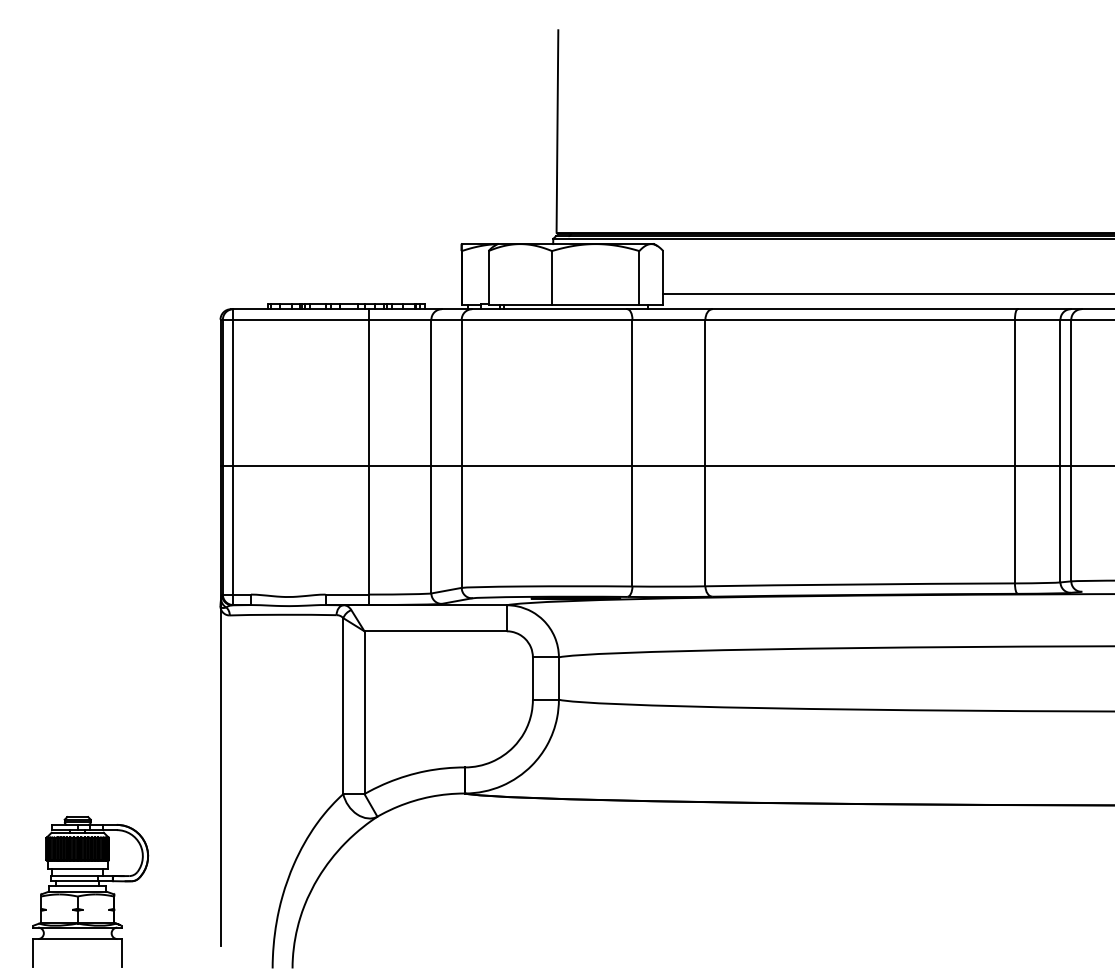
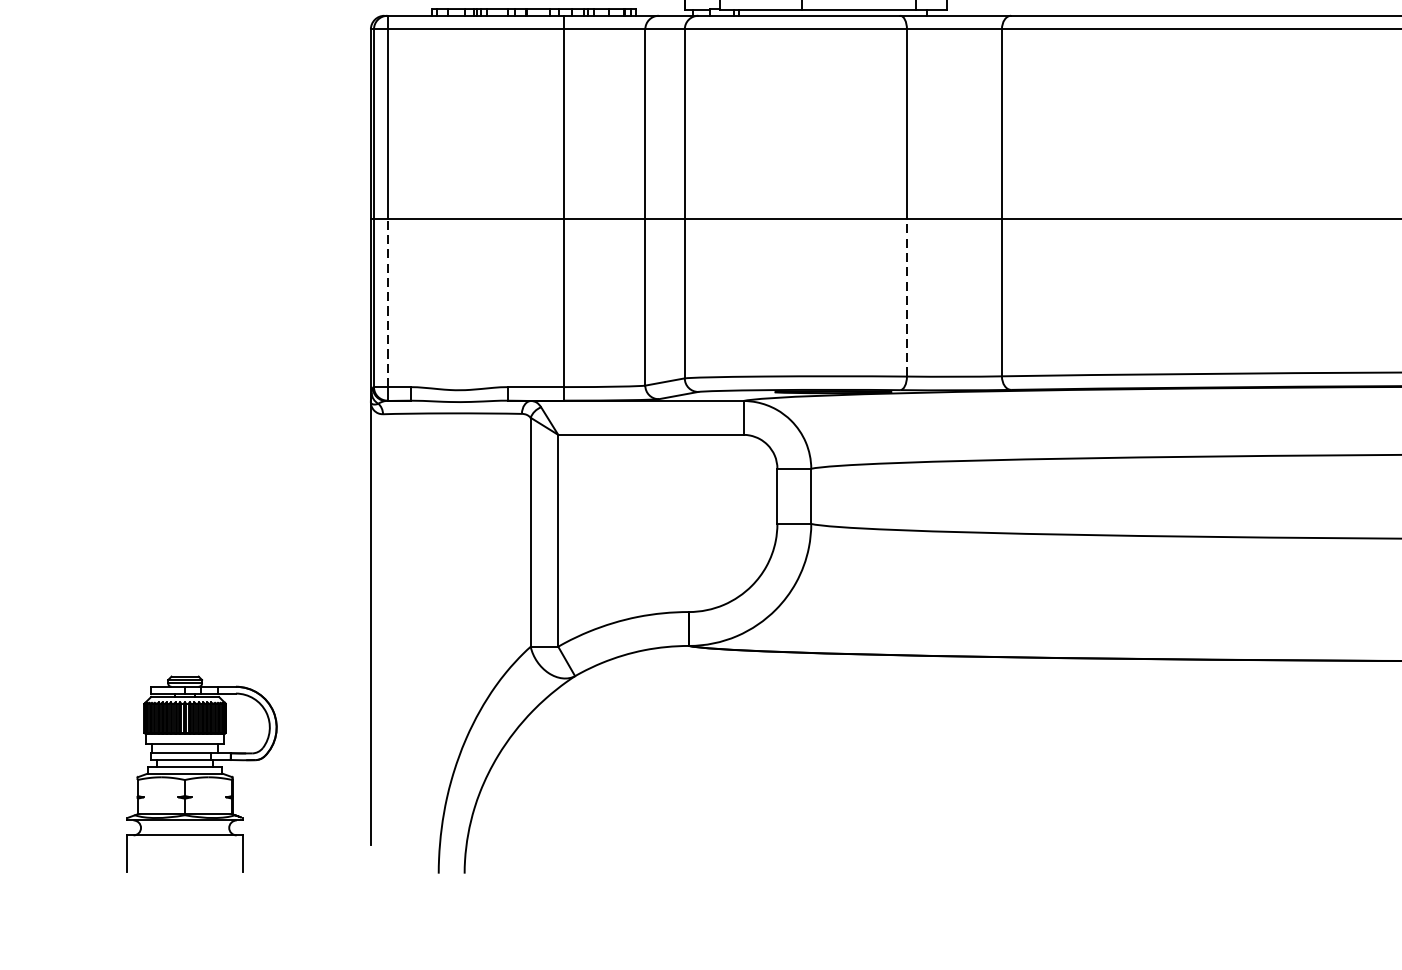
line: (632, 525) -> (907, 297), solid -> dashed
line: (233, 529) -> (387, 302), solid -> dashed

